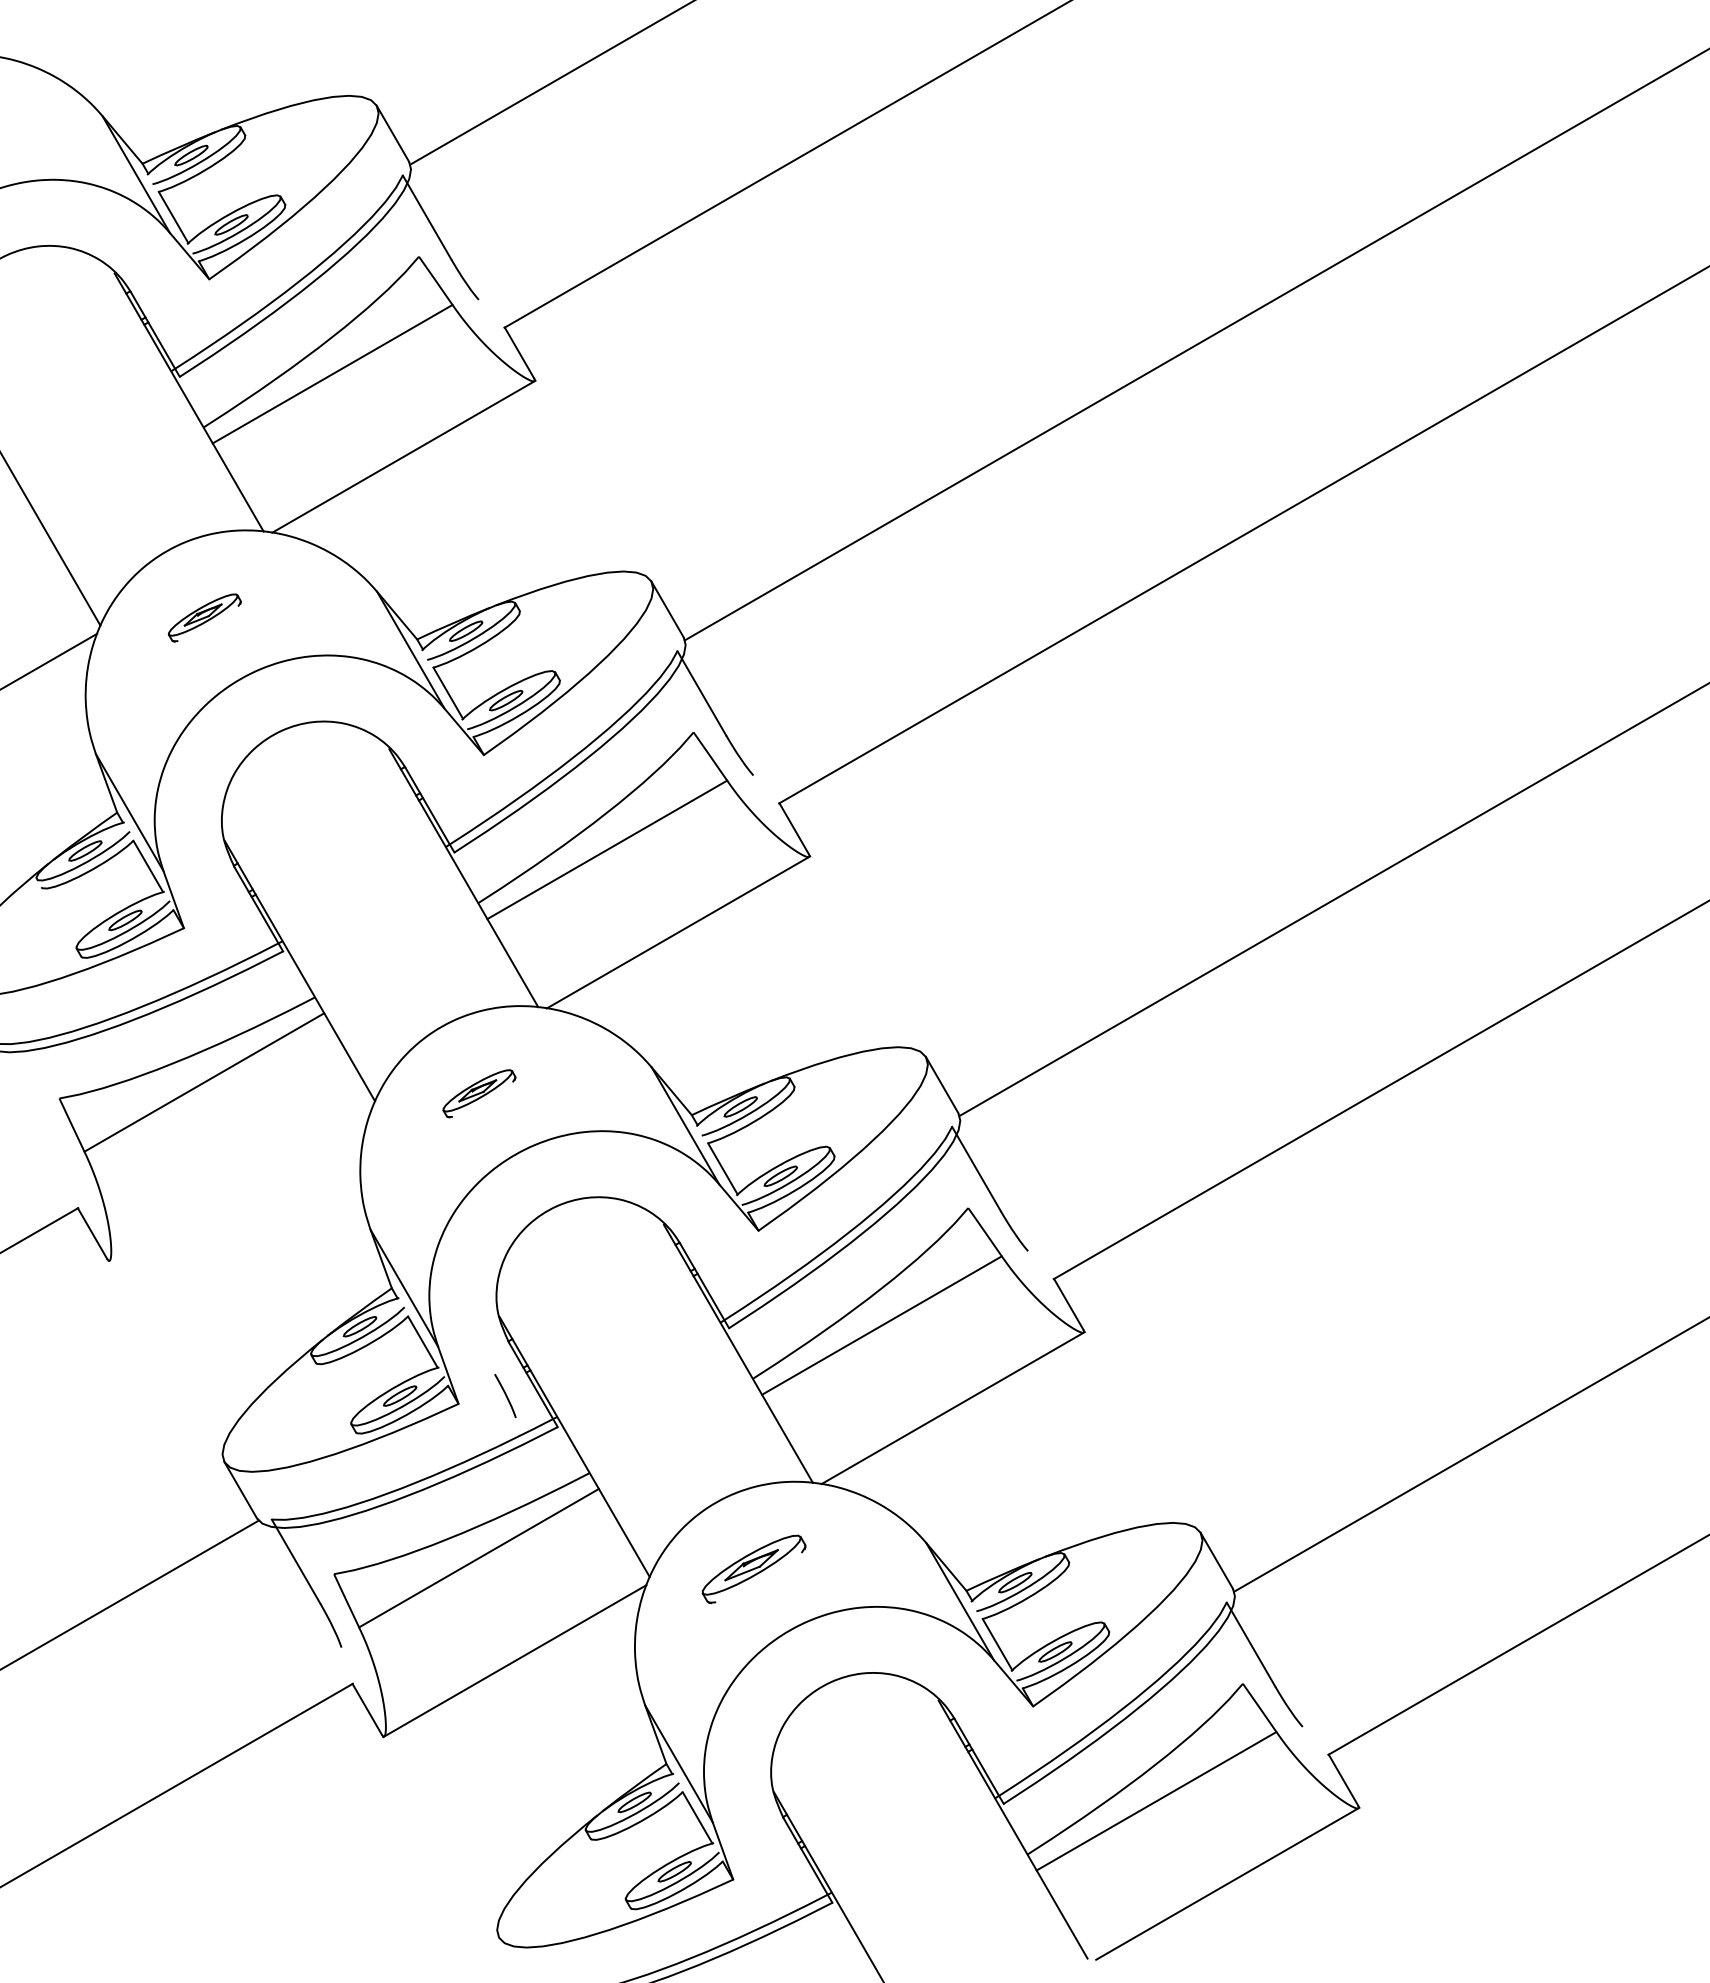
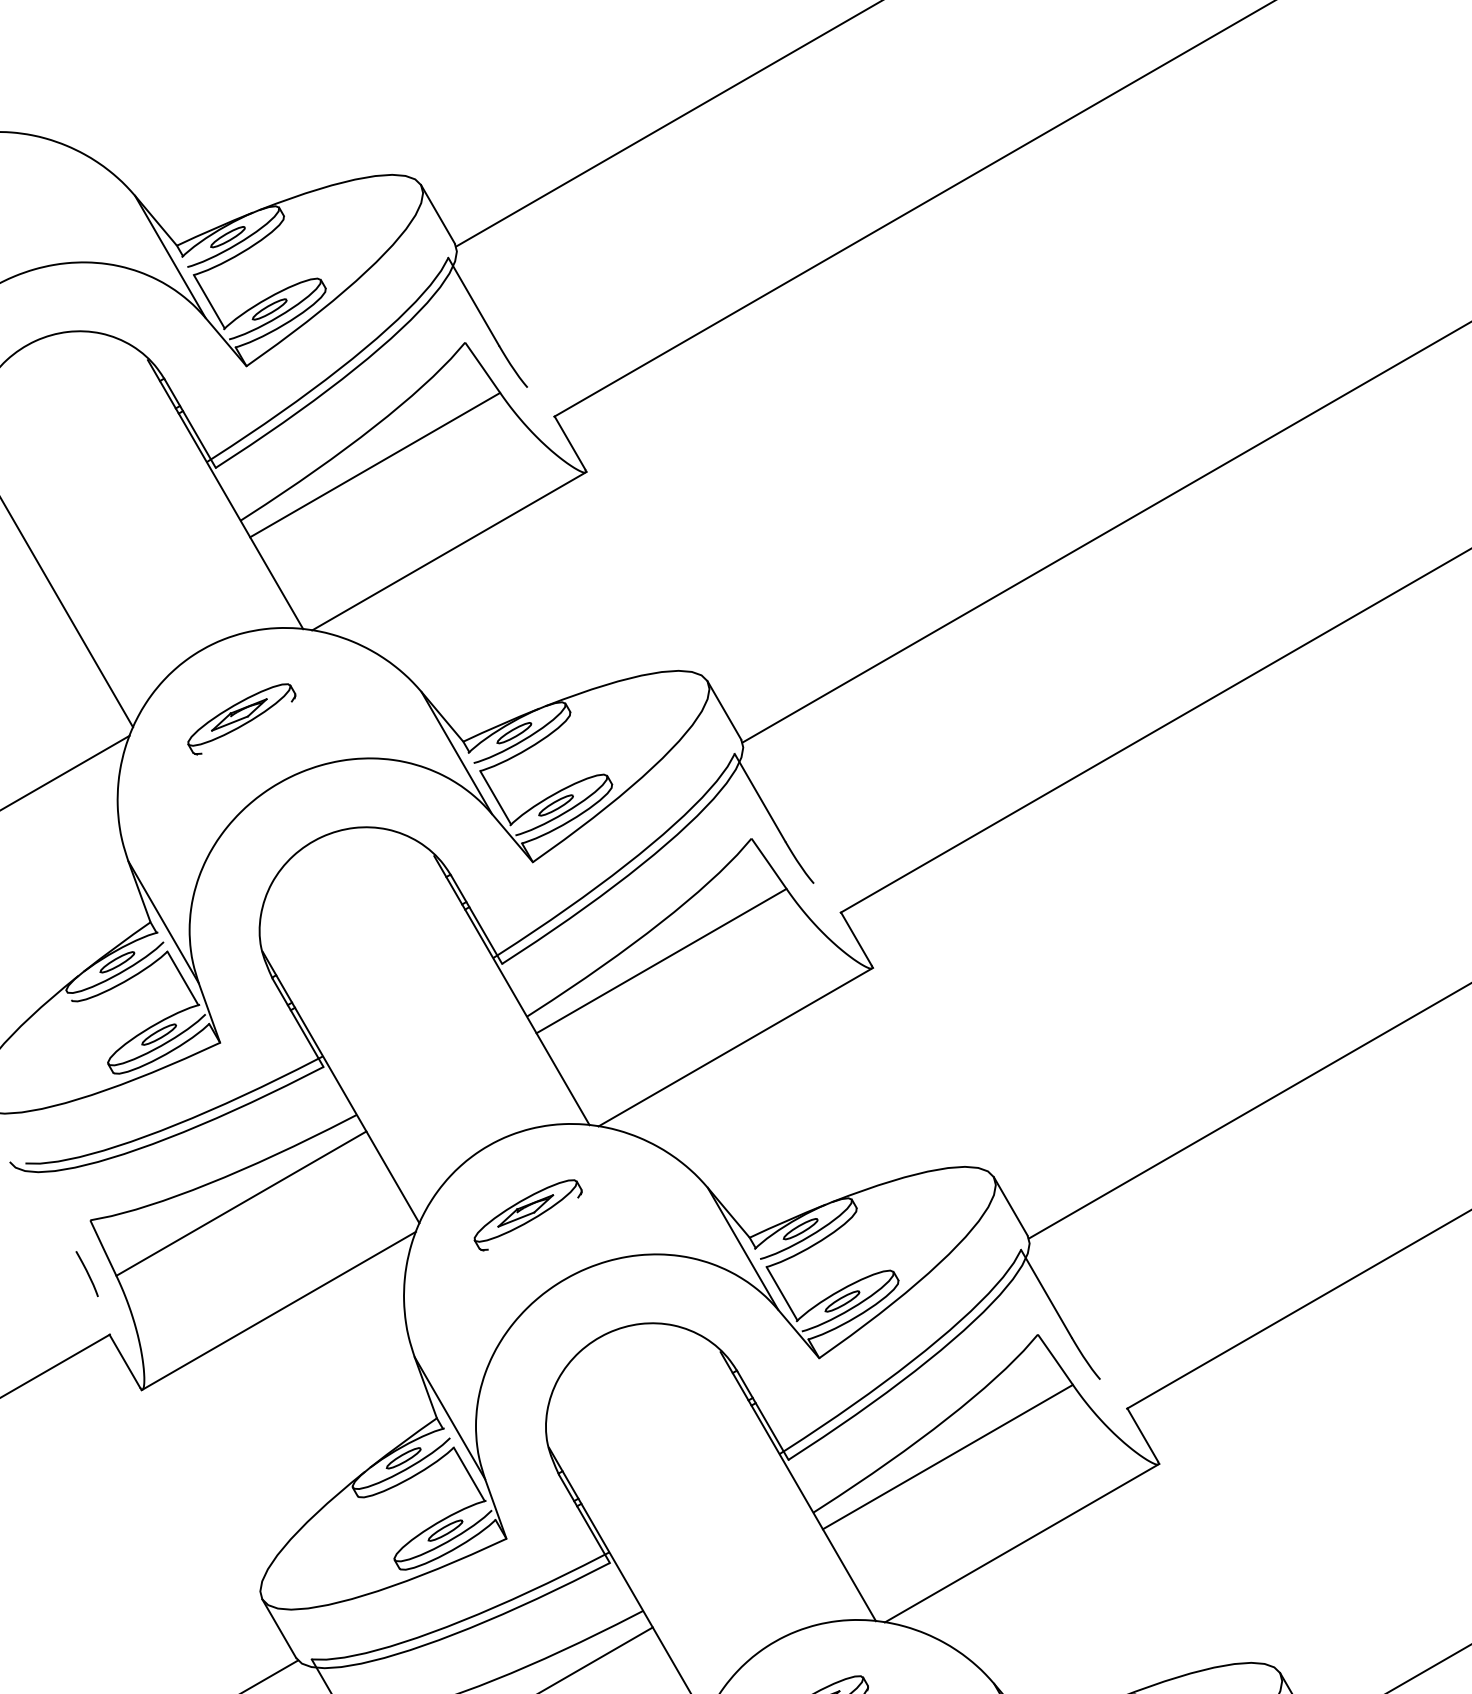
part: (204, 617) -> (241, 718), size x1.43
part: (479, 1093) -> (528, 1215), size x1.43
line: (239, 1185) -> (278, 1311), added
curve: (505, 1396) -> (87, 1274), moved

